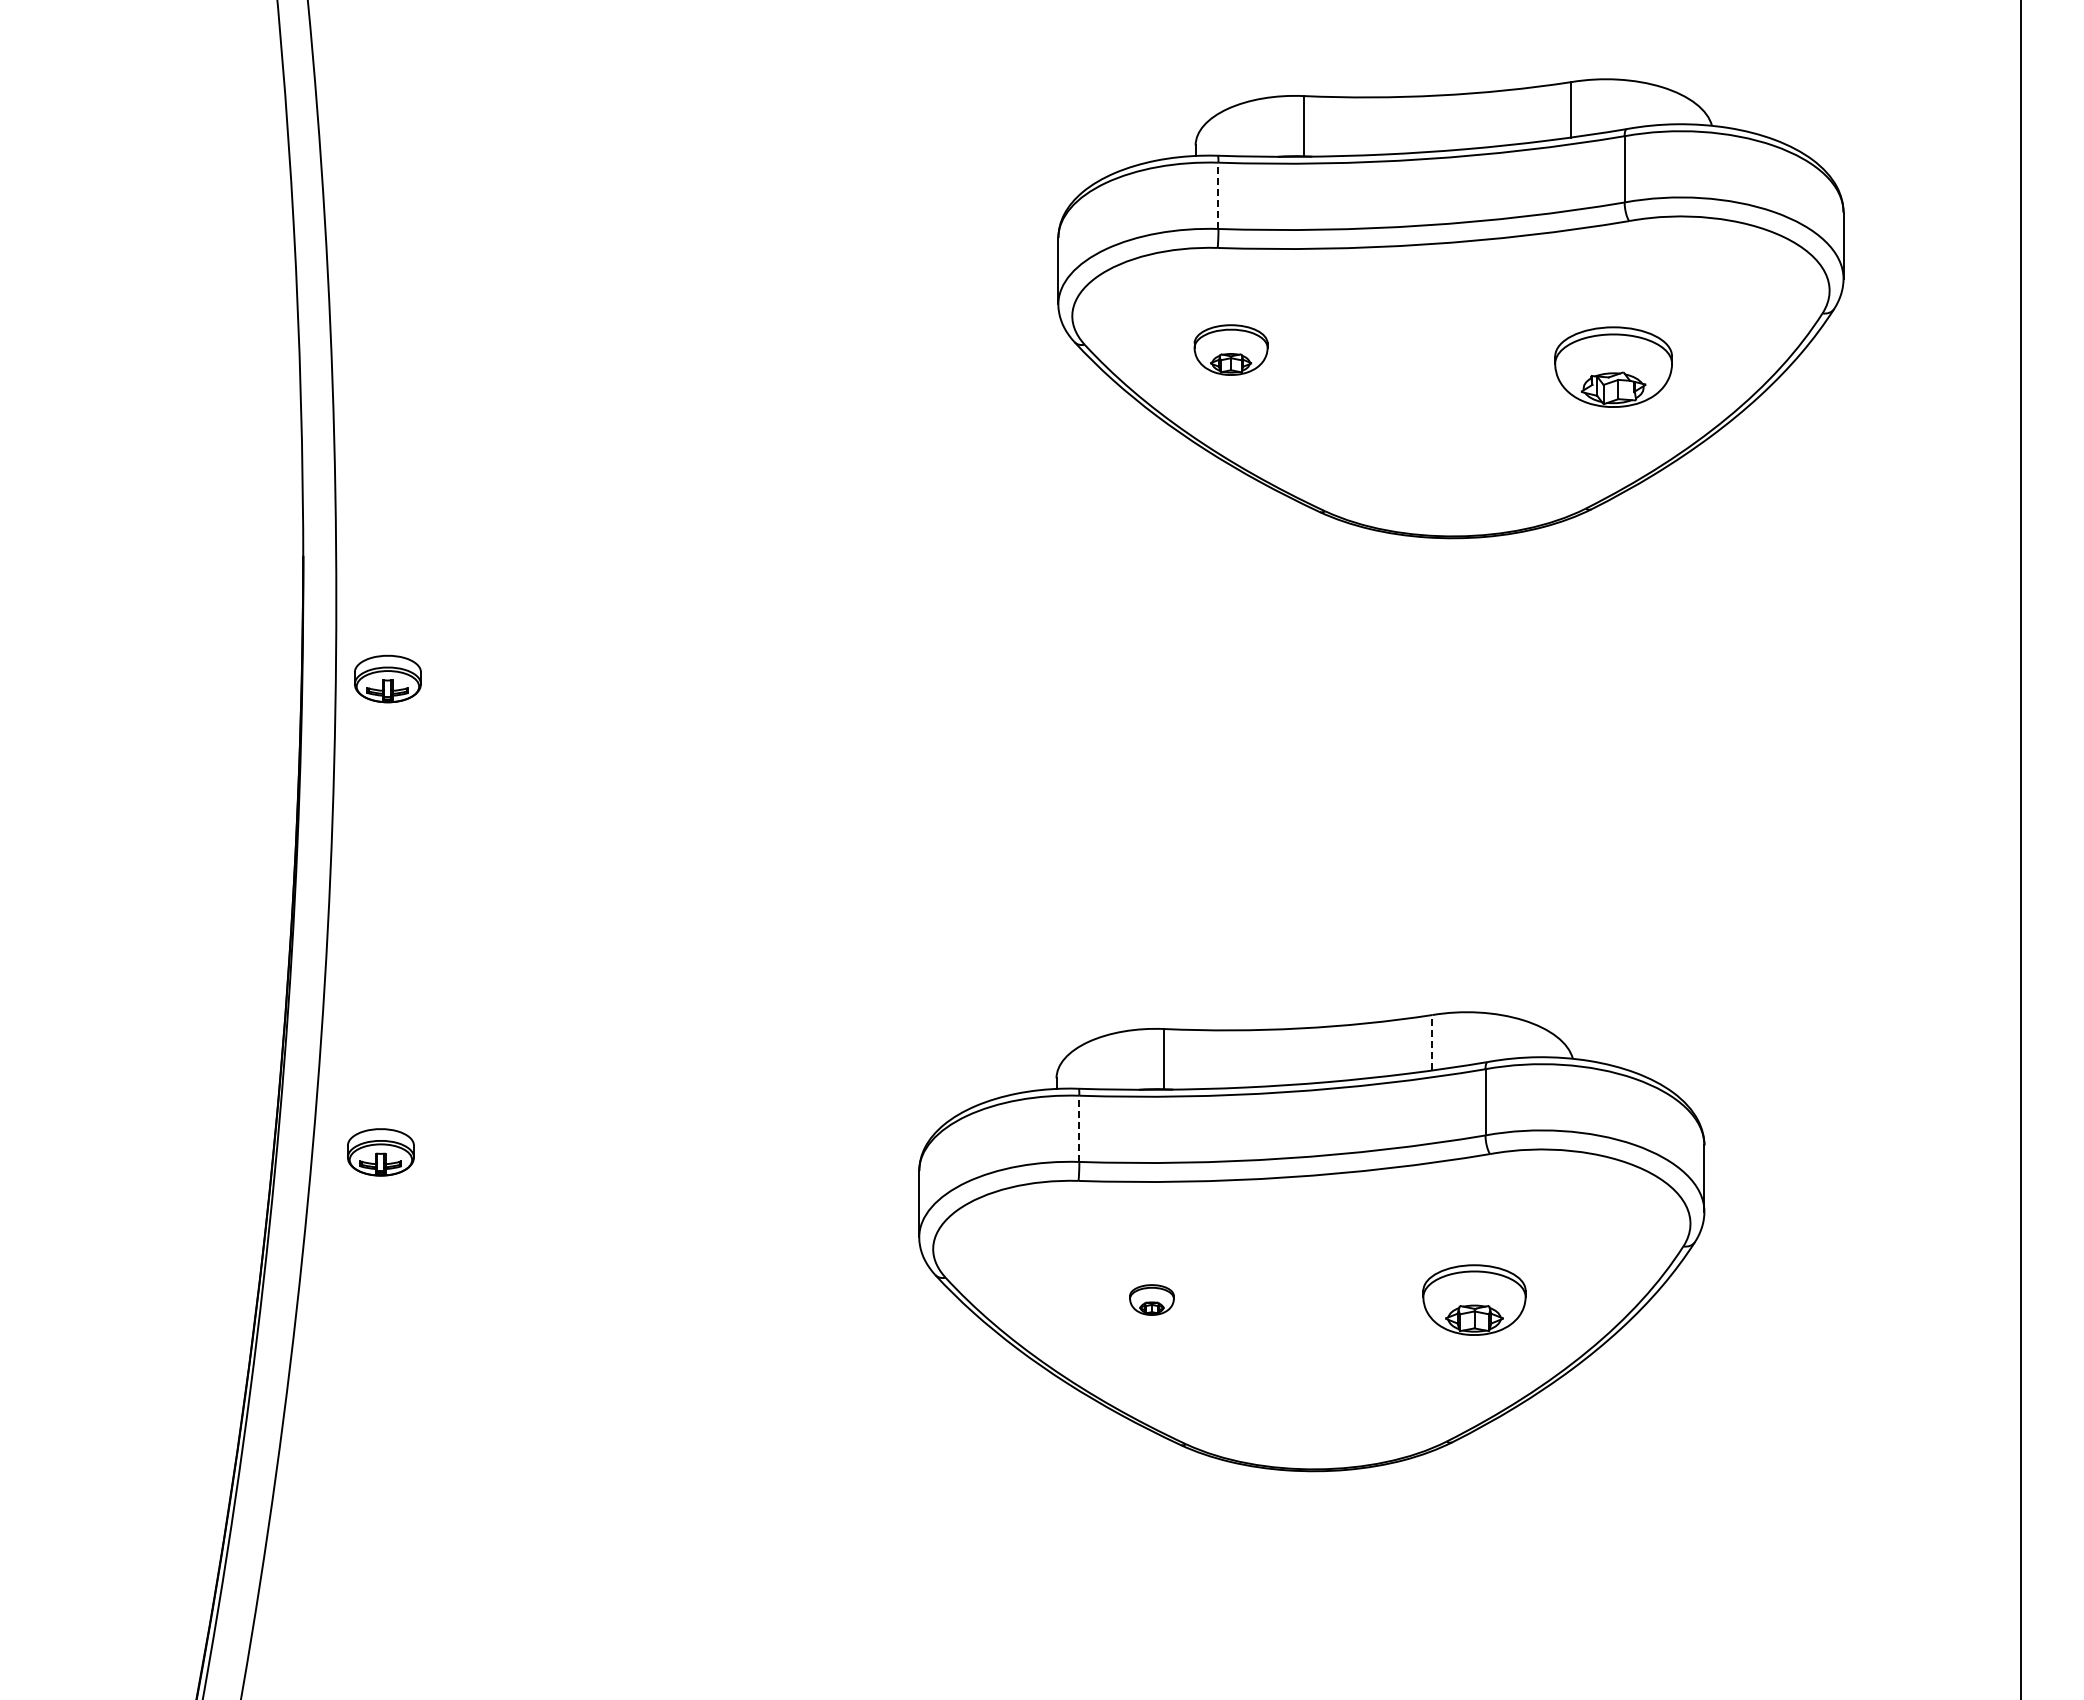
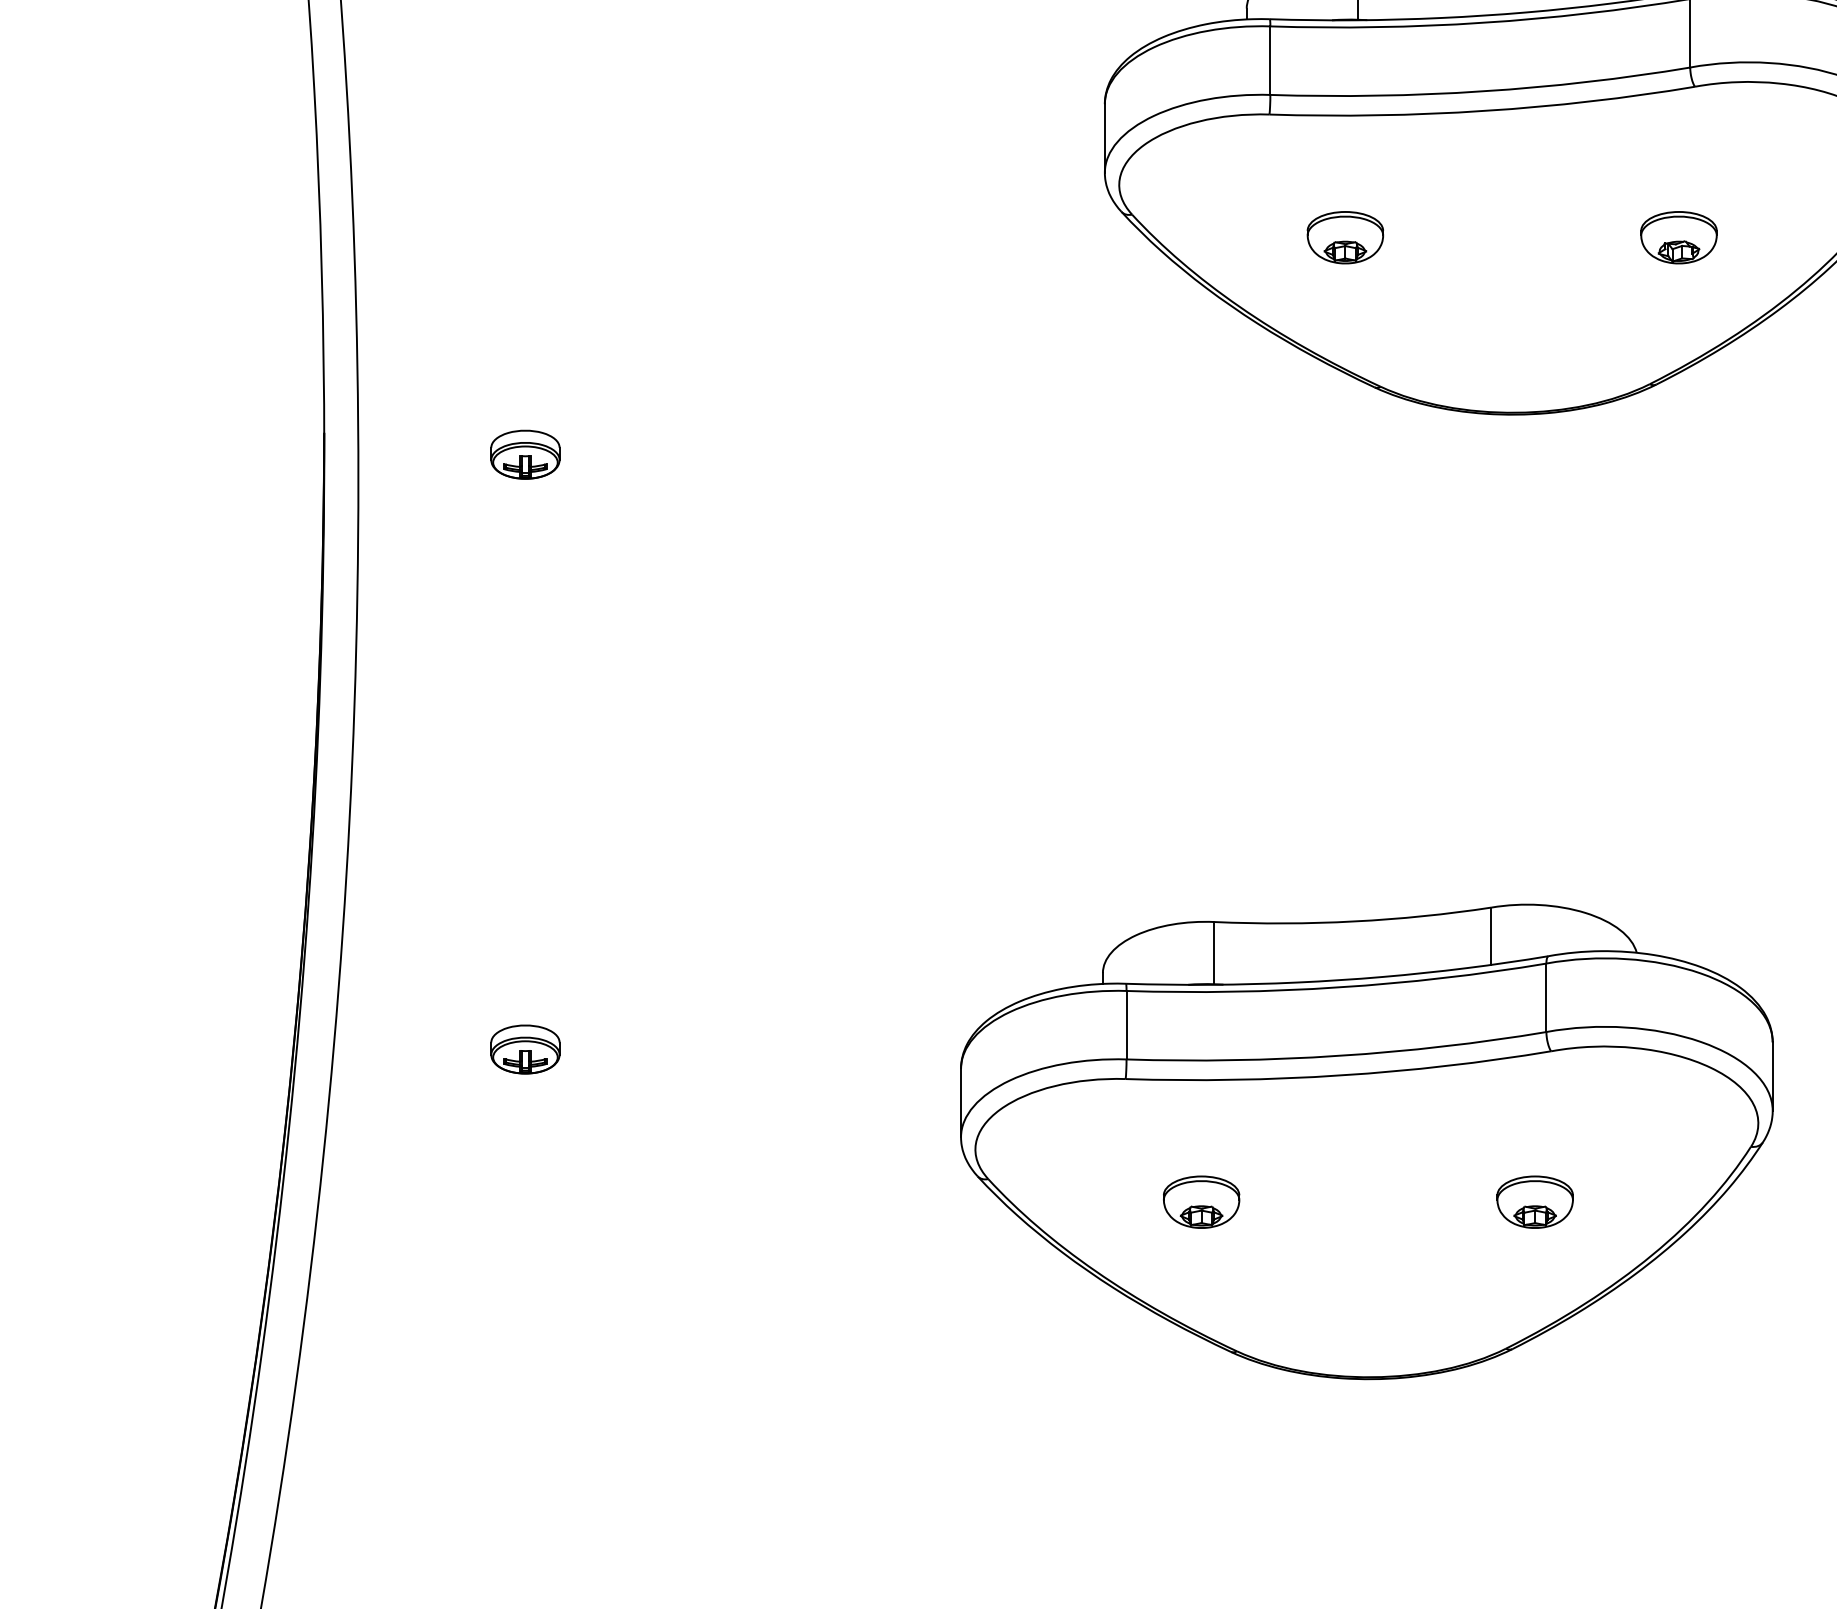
line: (1218, 195) -> (1270, 60), dashed -> solid
part: (1230, 349) -> (1344, 237), moved
part: (1613, 366) -> (1678, 237), size x0.62
part: (387, 678) -> (525, 454), moved
line: (1432, 1042) -> (1491, 935), dashed -> solid
line: (1079, 1128) -> (1126, 1024), dashed -> solid
part: (380, 1152) -> (525, 1049), moved
part: (1151, 1299) -> (1201, 1201), size x1.67
part: (1474, 1299) -> (1535, 1201), size x0.71

